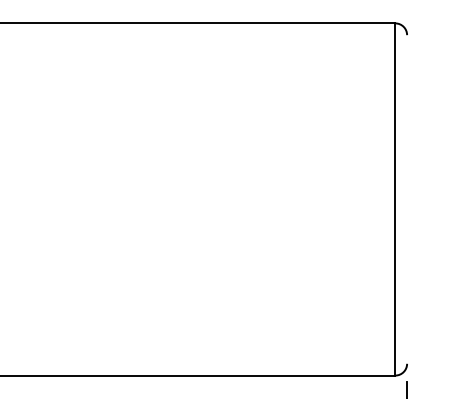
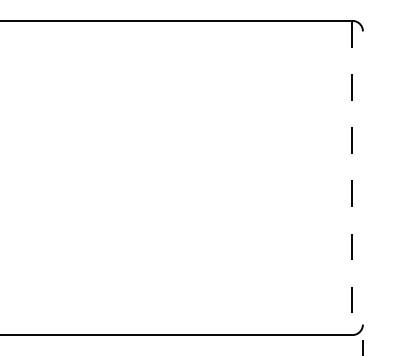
line: (395, 199) -> (352, 178), solid -> dashed

